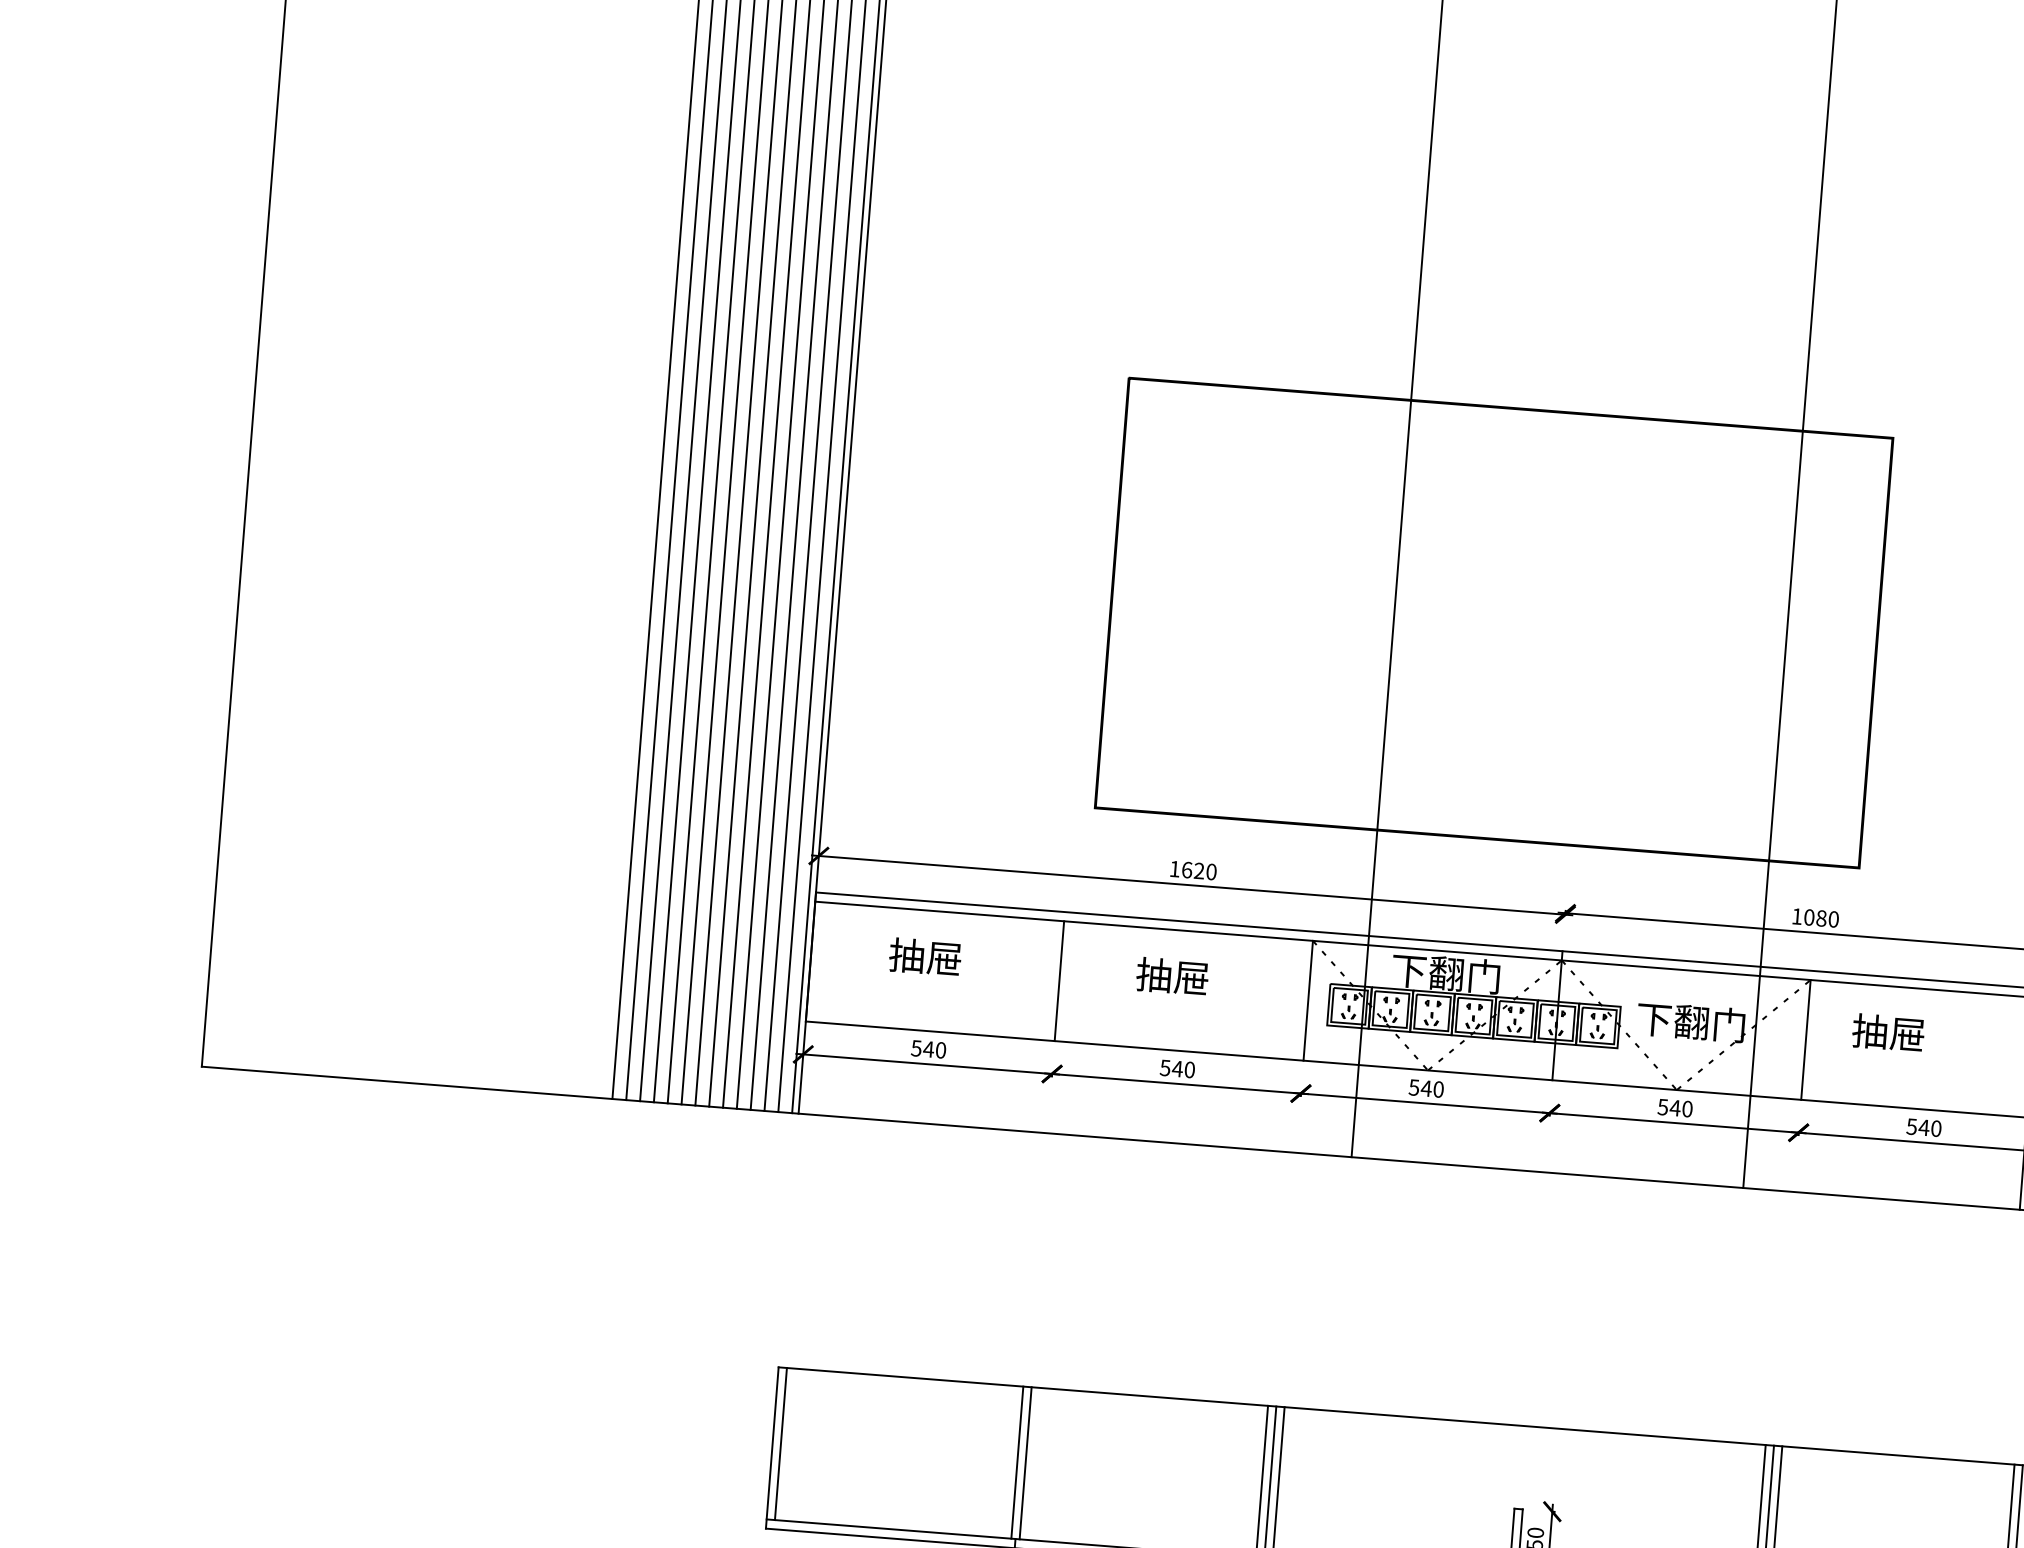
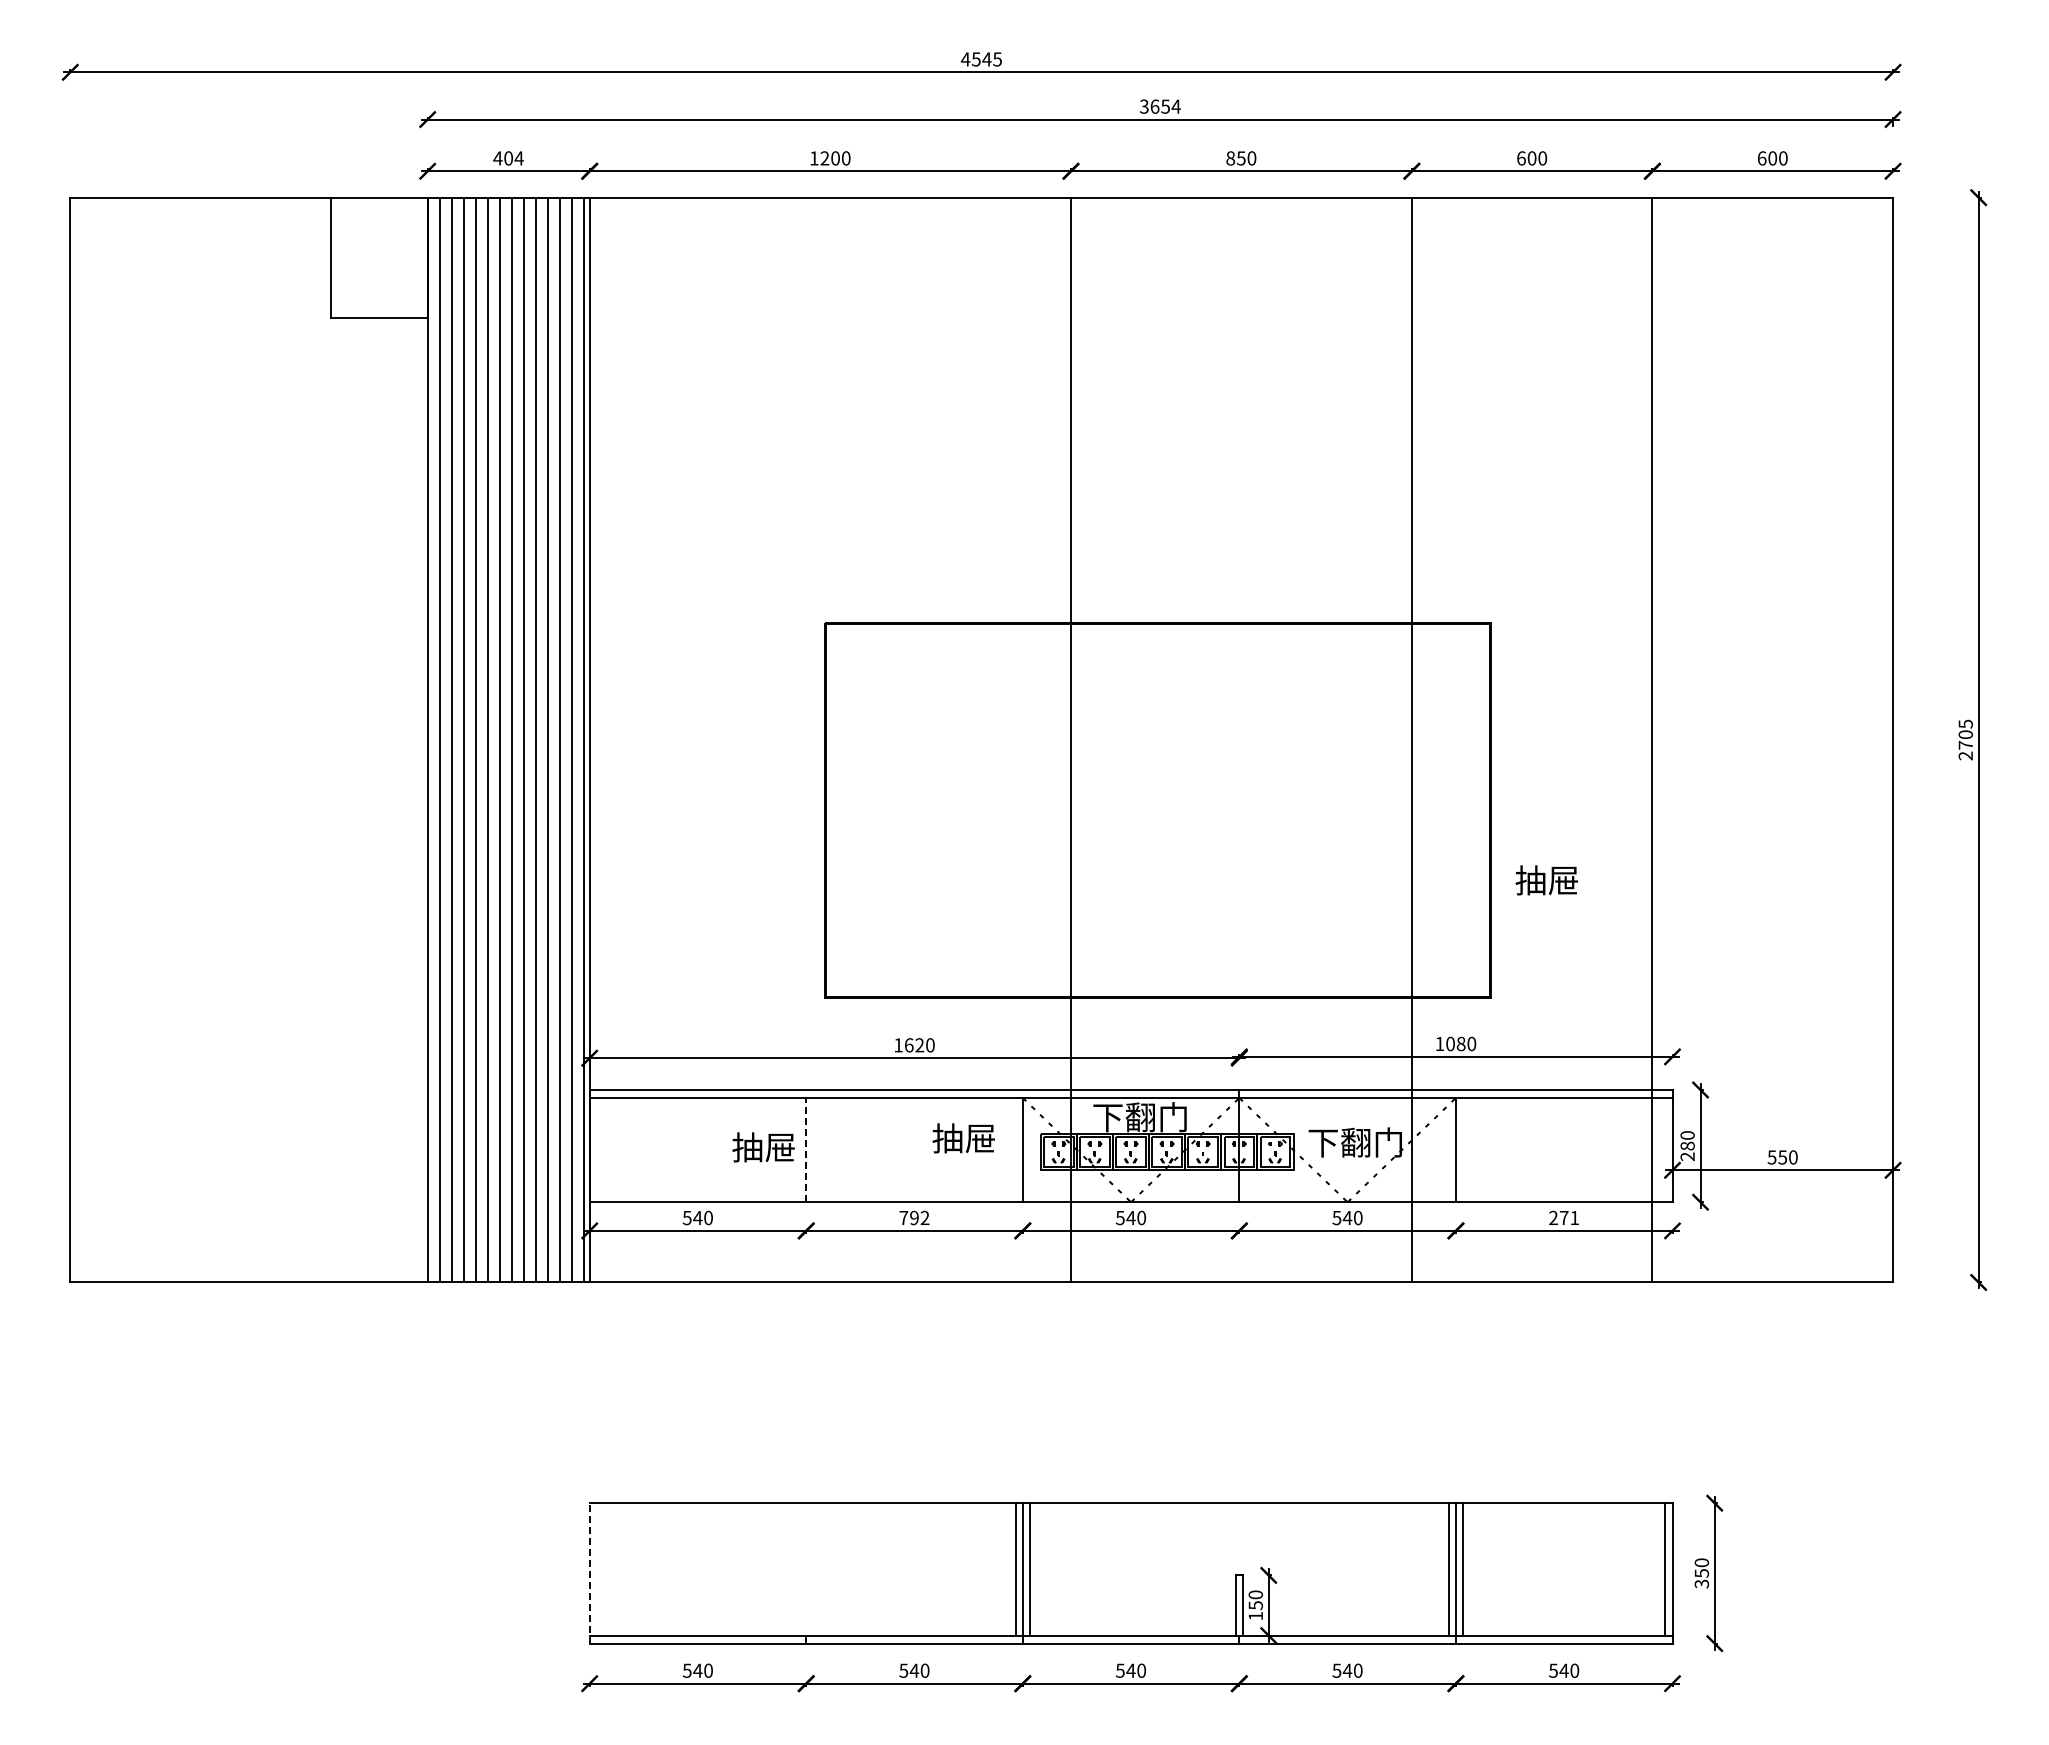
text: (925, 957) -> (763, 1147), moved
text: (1172, 976) -> (963, 1138), moved
line: (1059, 980) -> (806, 1149), solid -> dashed
text: (1888, 1032) -> (1546, 880), moved
text: (1177, 1068) -> (914, 1217), 540 -> 792
text: (1924, 1127) -> (1564, 1217), 540 -> 271
line: (780, 1444) -> (596, 1569), removed
line: (772, 1446) -> (589, 1572), solid -> dashed
line: (1017, 1462) -> (802, 1569), removed
line: (1025, 1463) -> (809, 1569), removed

